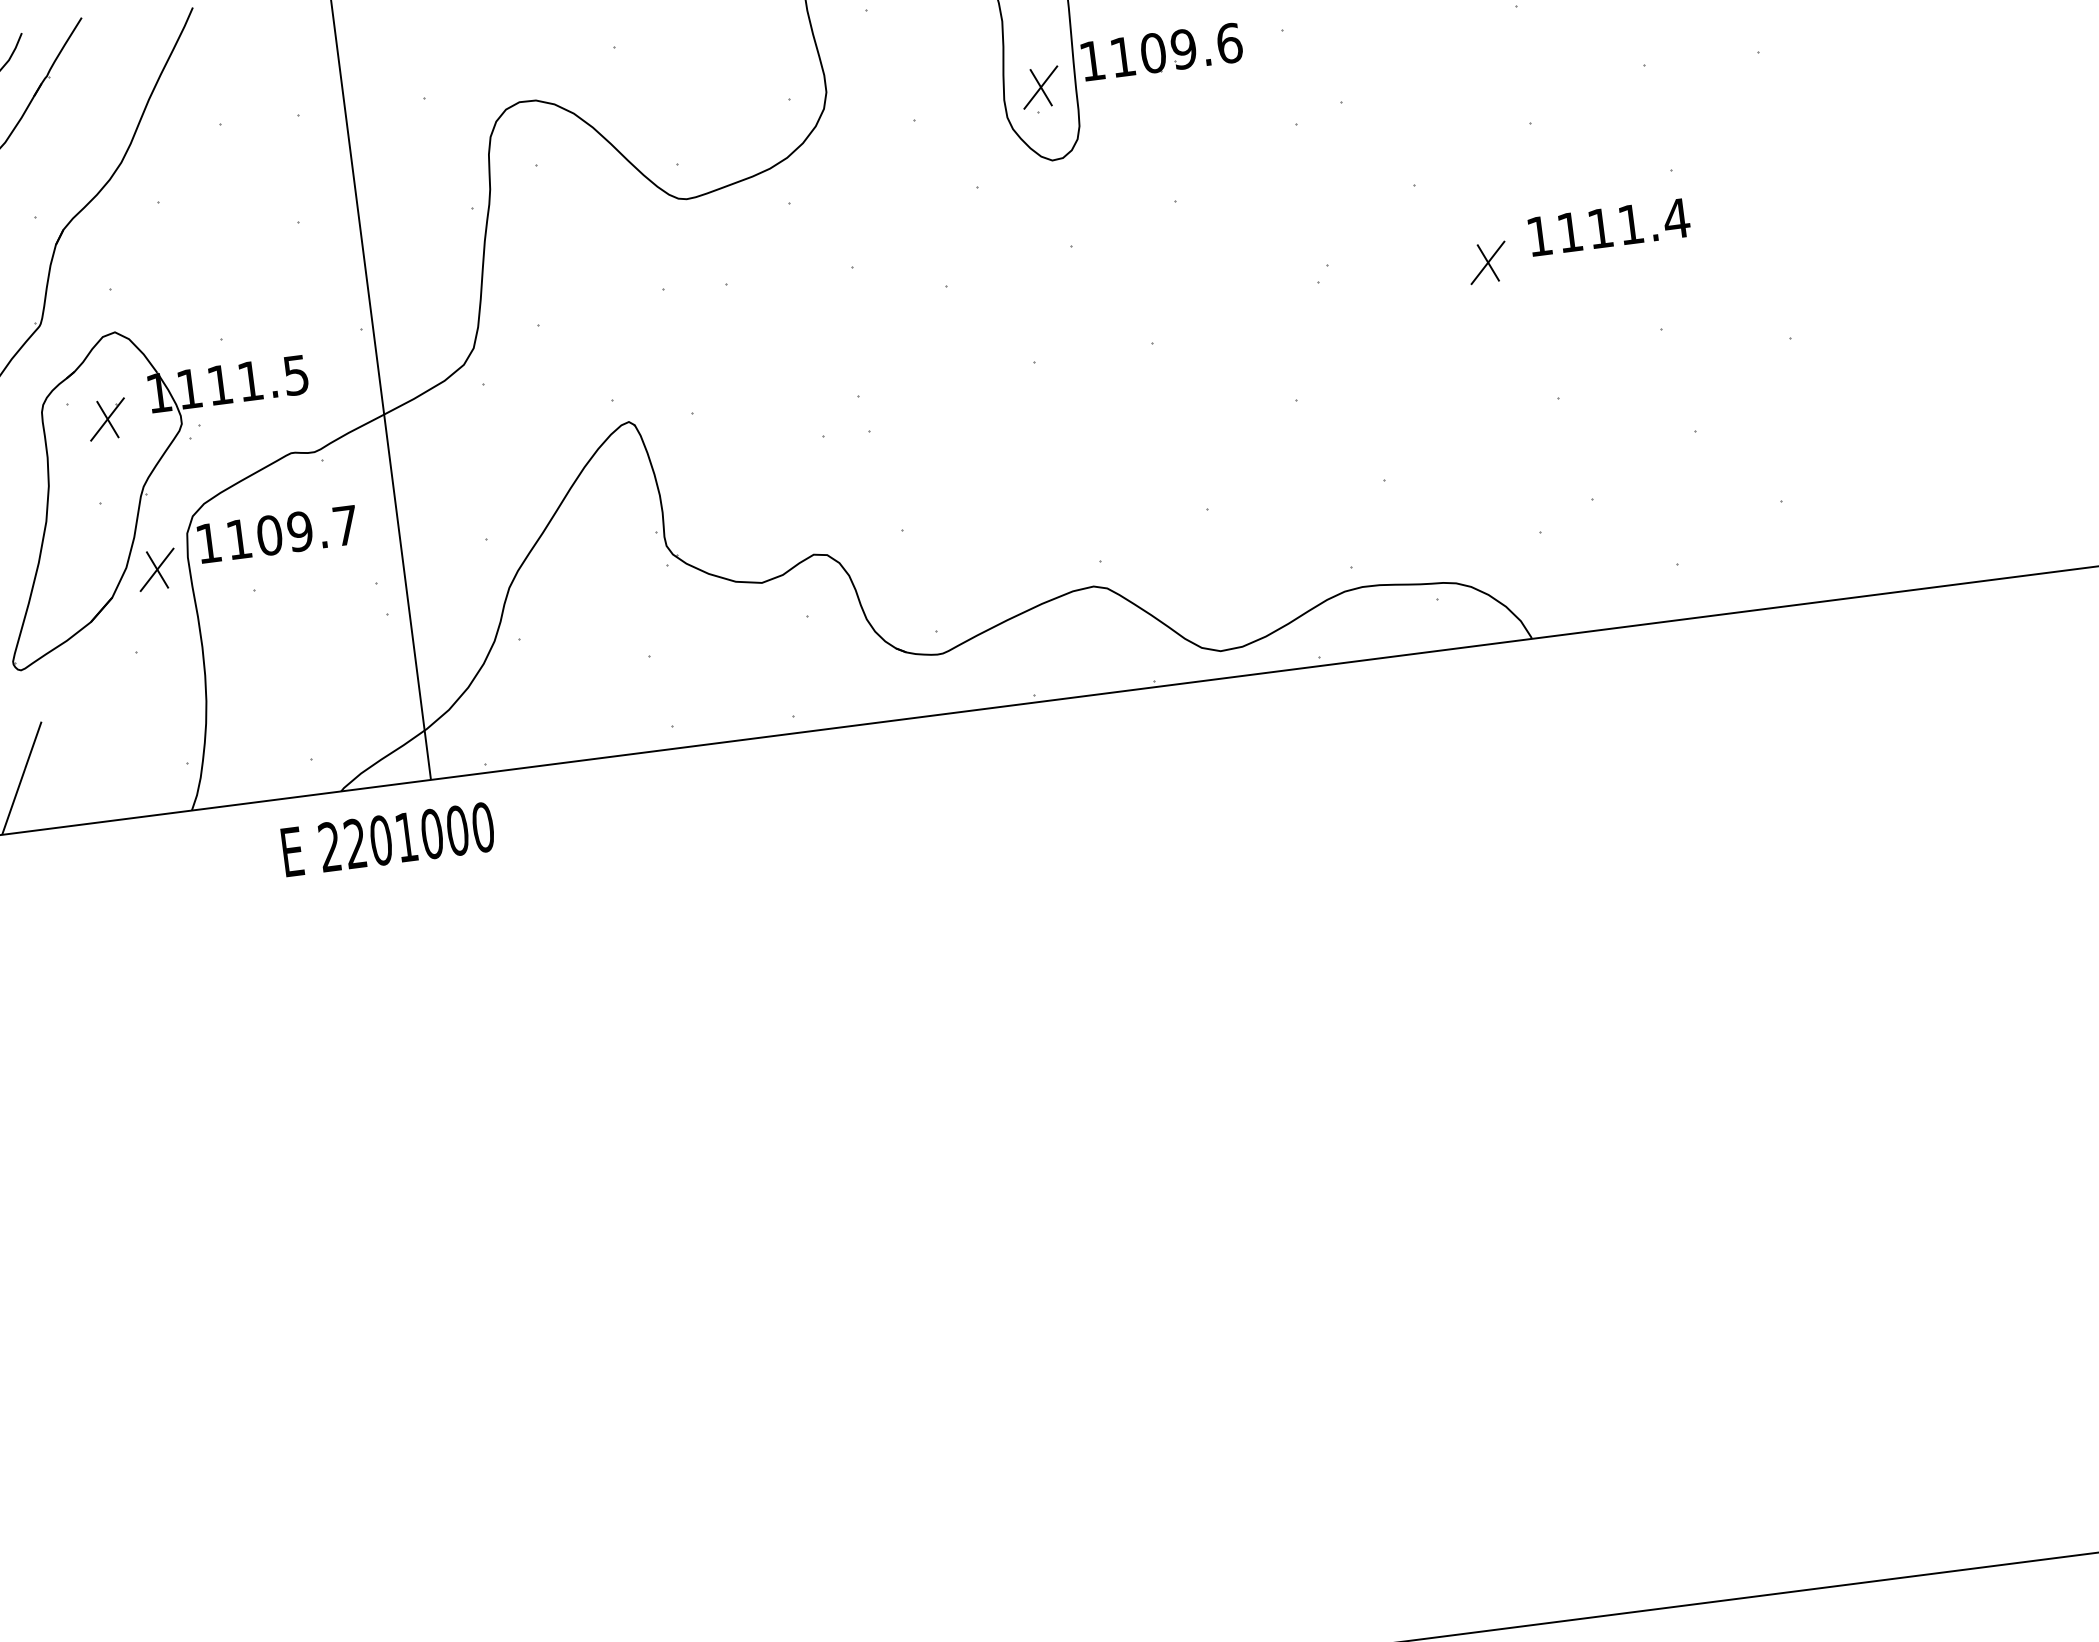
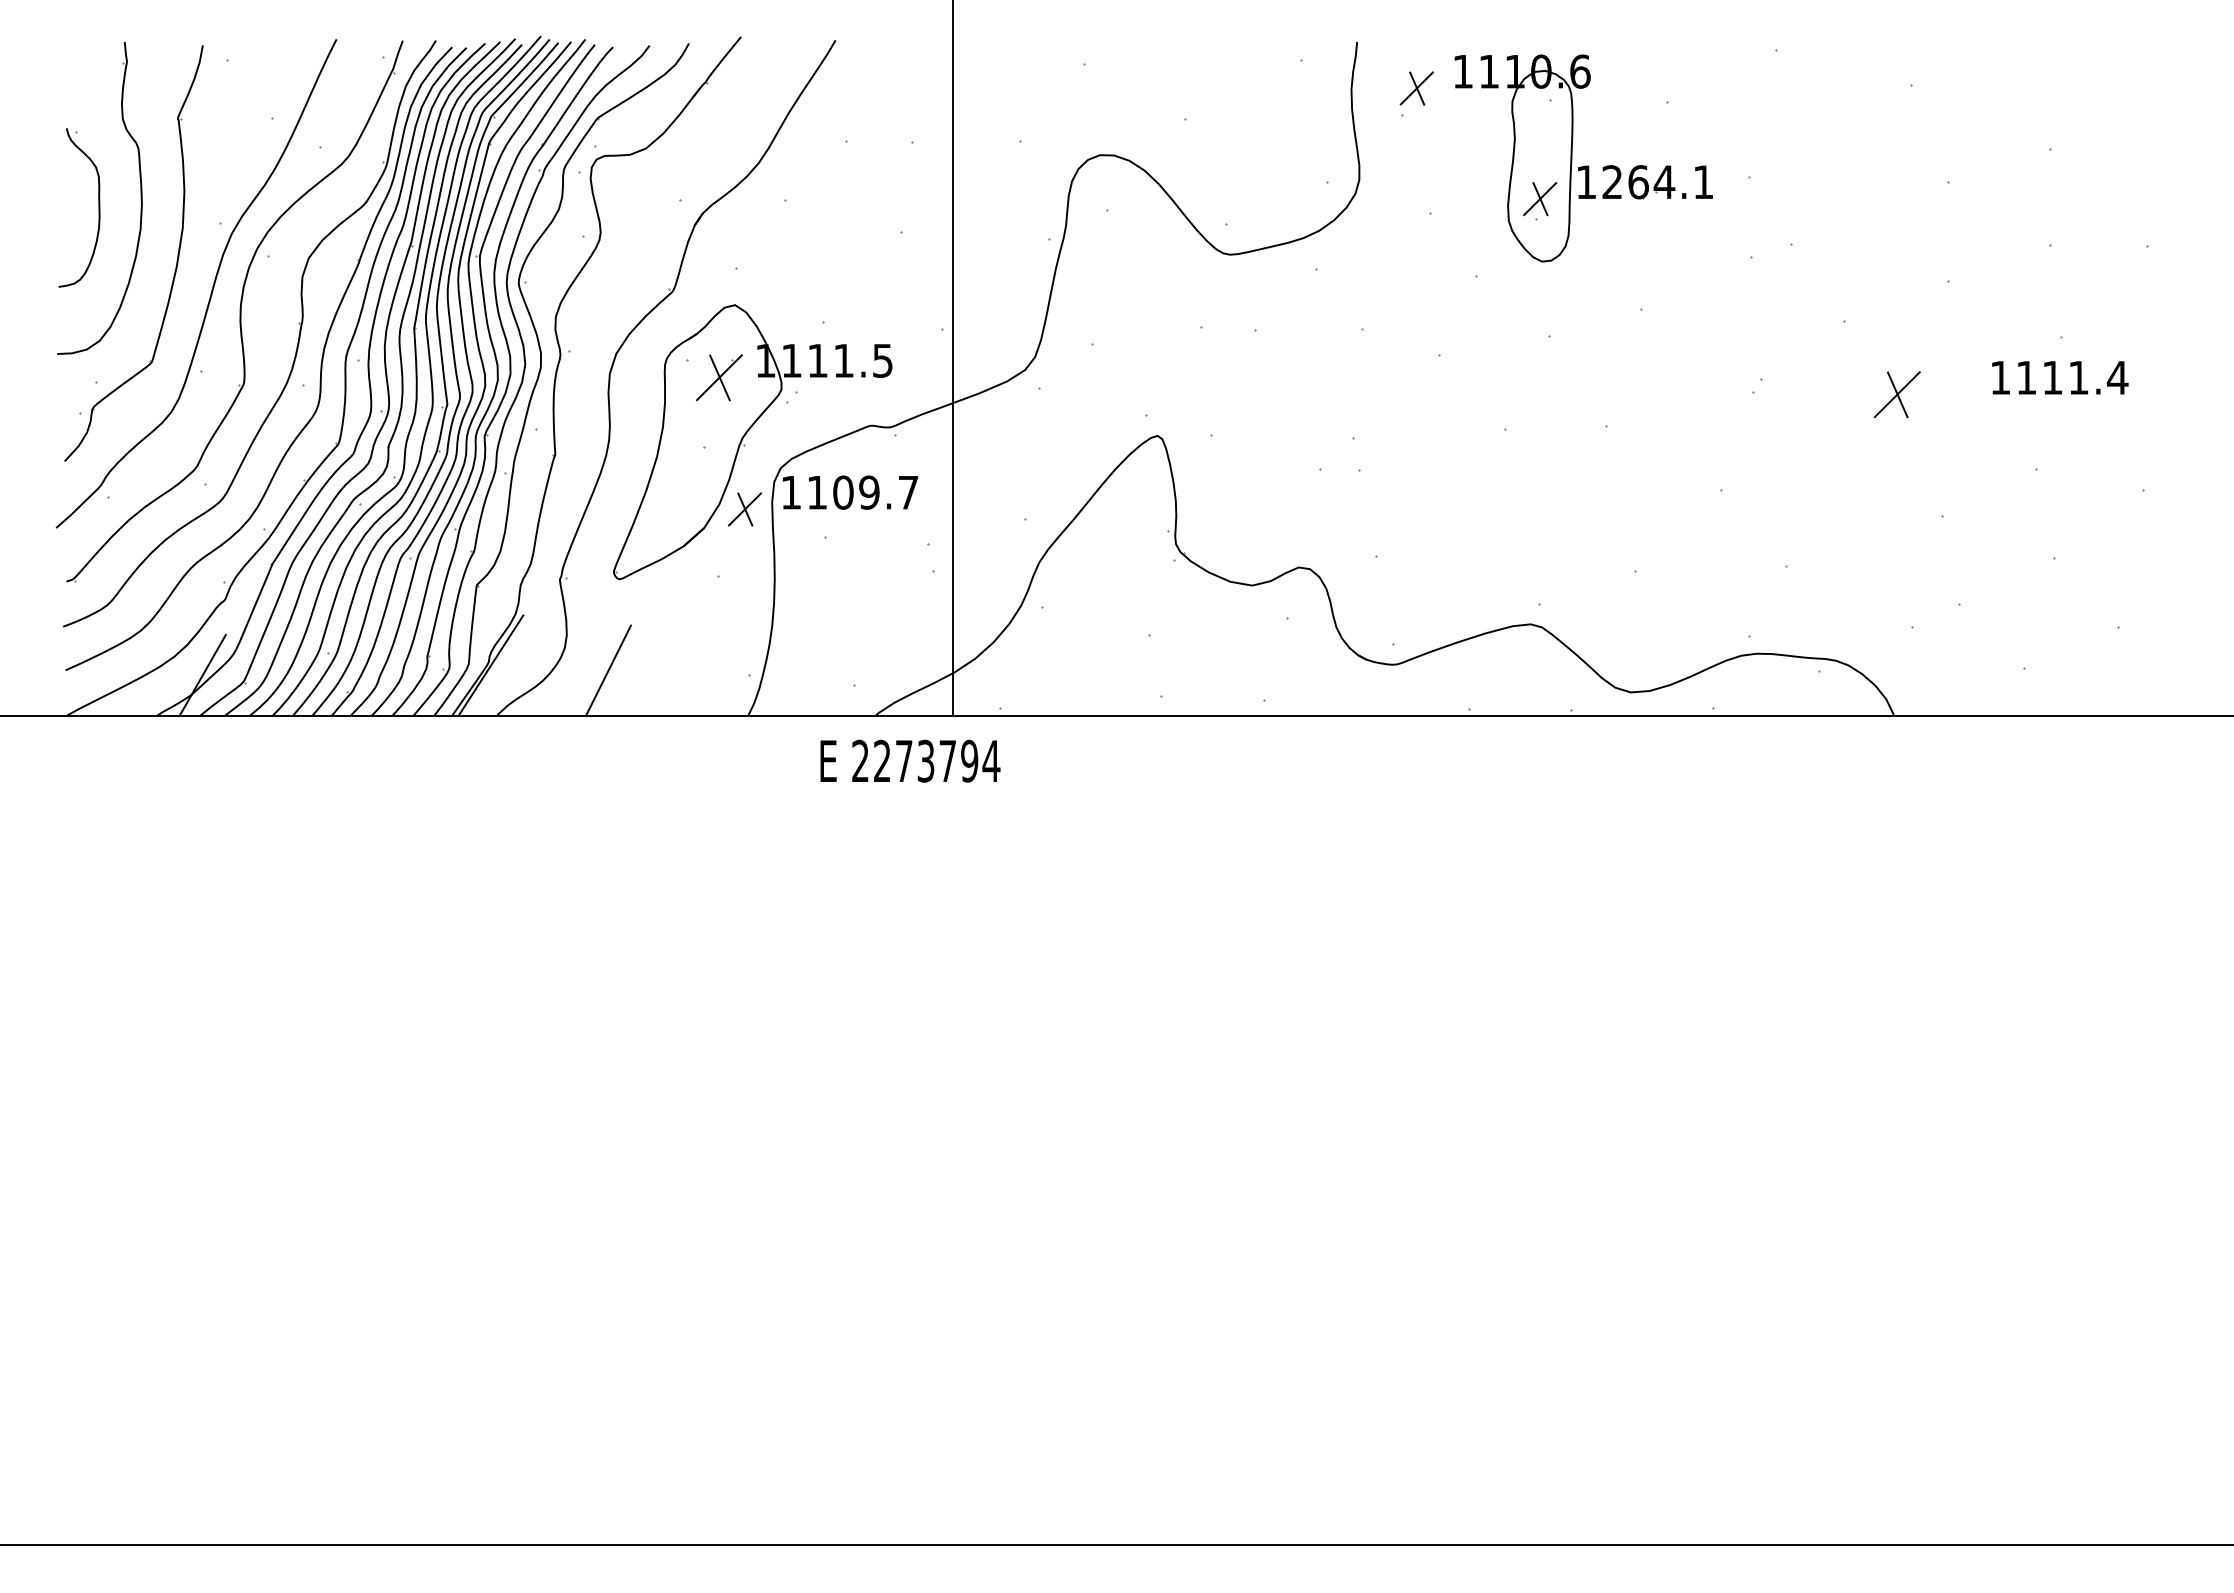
text: (1176, 50) -> (1658, 182), 1109.6 -> 1264.1
text: (1609, 226) -> (2060, 377), moved
part: (1488, 262) -> (1897, 394), size x1.4
part: (107, 419) -> (719, 377), size x1.4
text: (431, 833) -> (947, 760), 2201000 -> 2273794

